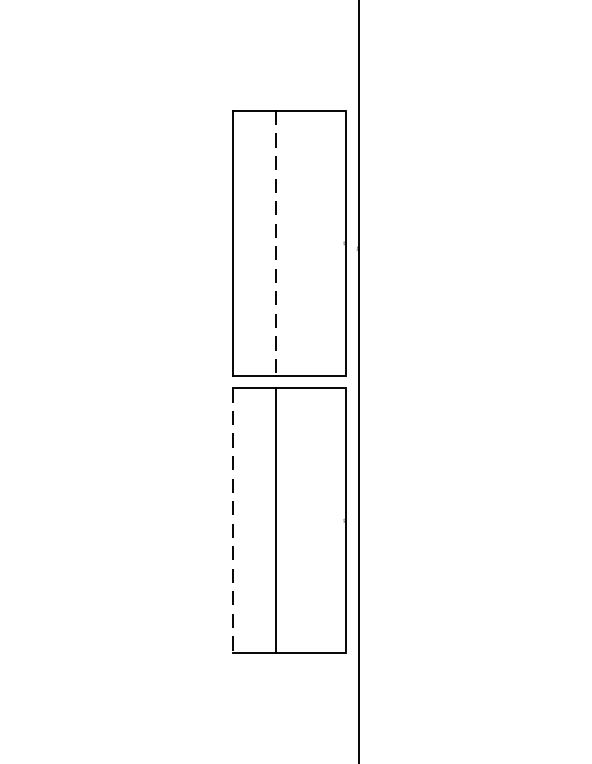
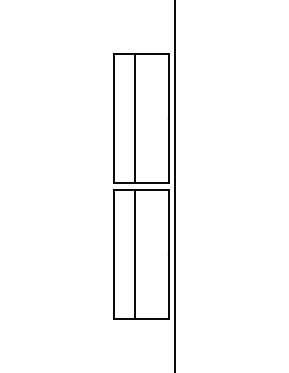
line: (275, 242) -> (134, 118), dashed -> solid
line: (232, 521) -> (113, 254), dashed -> solid

